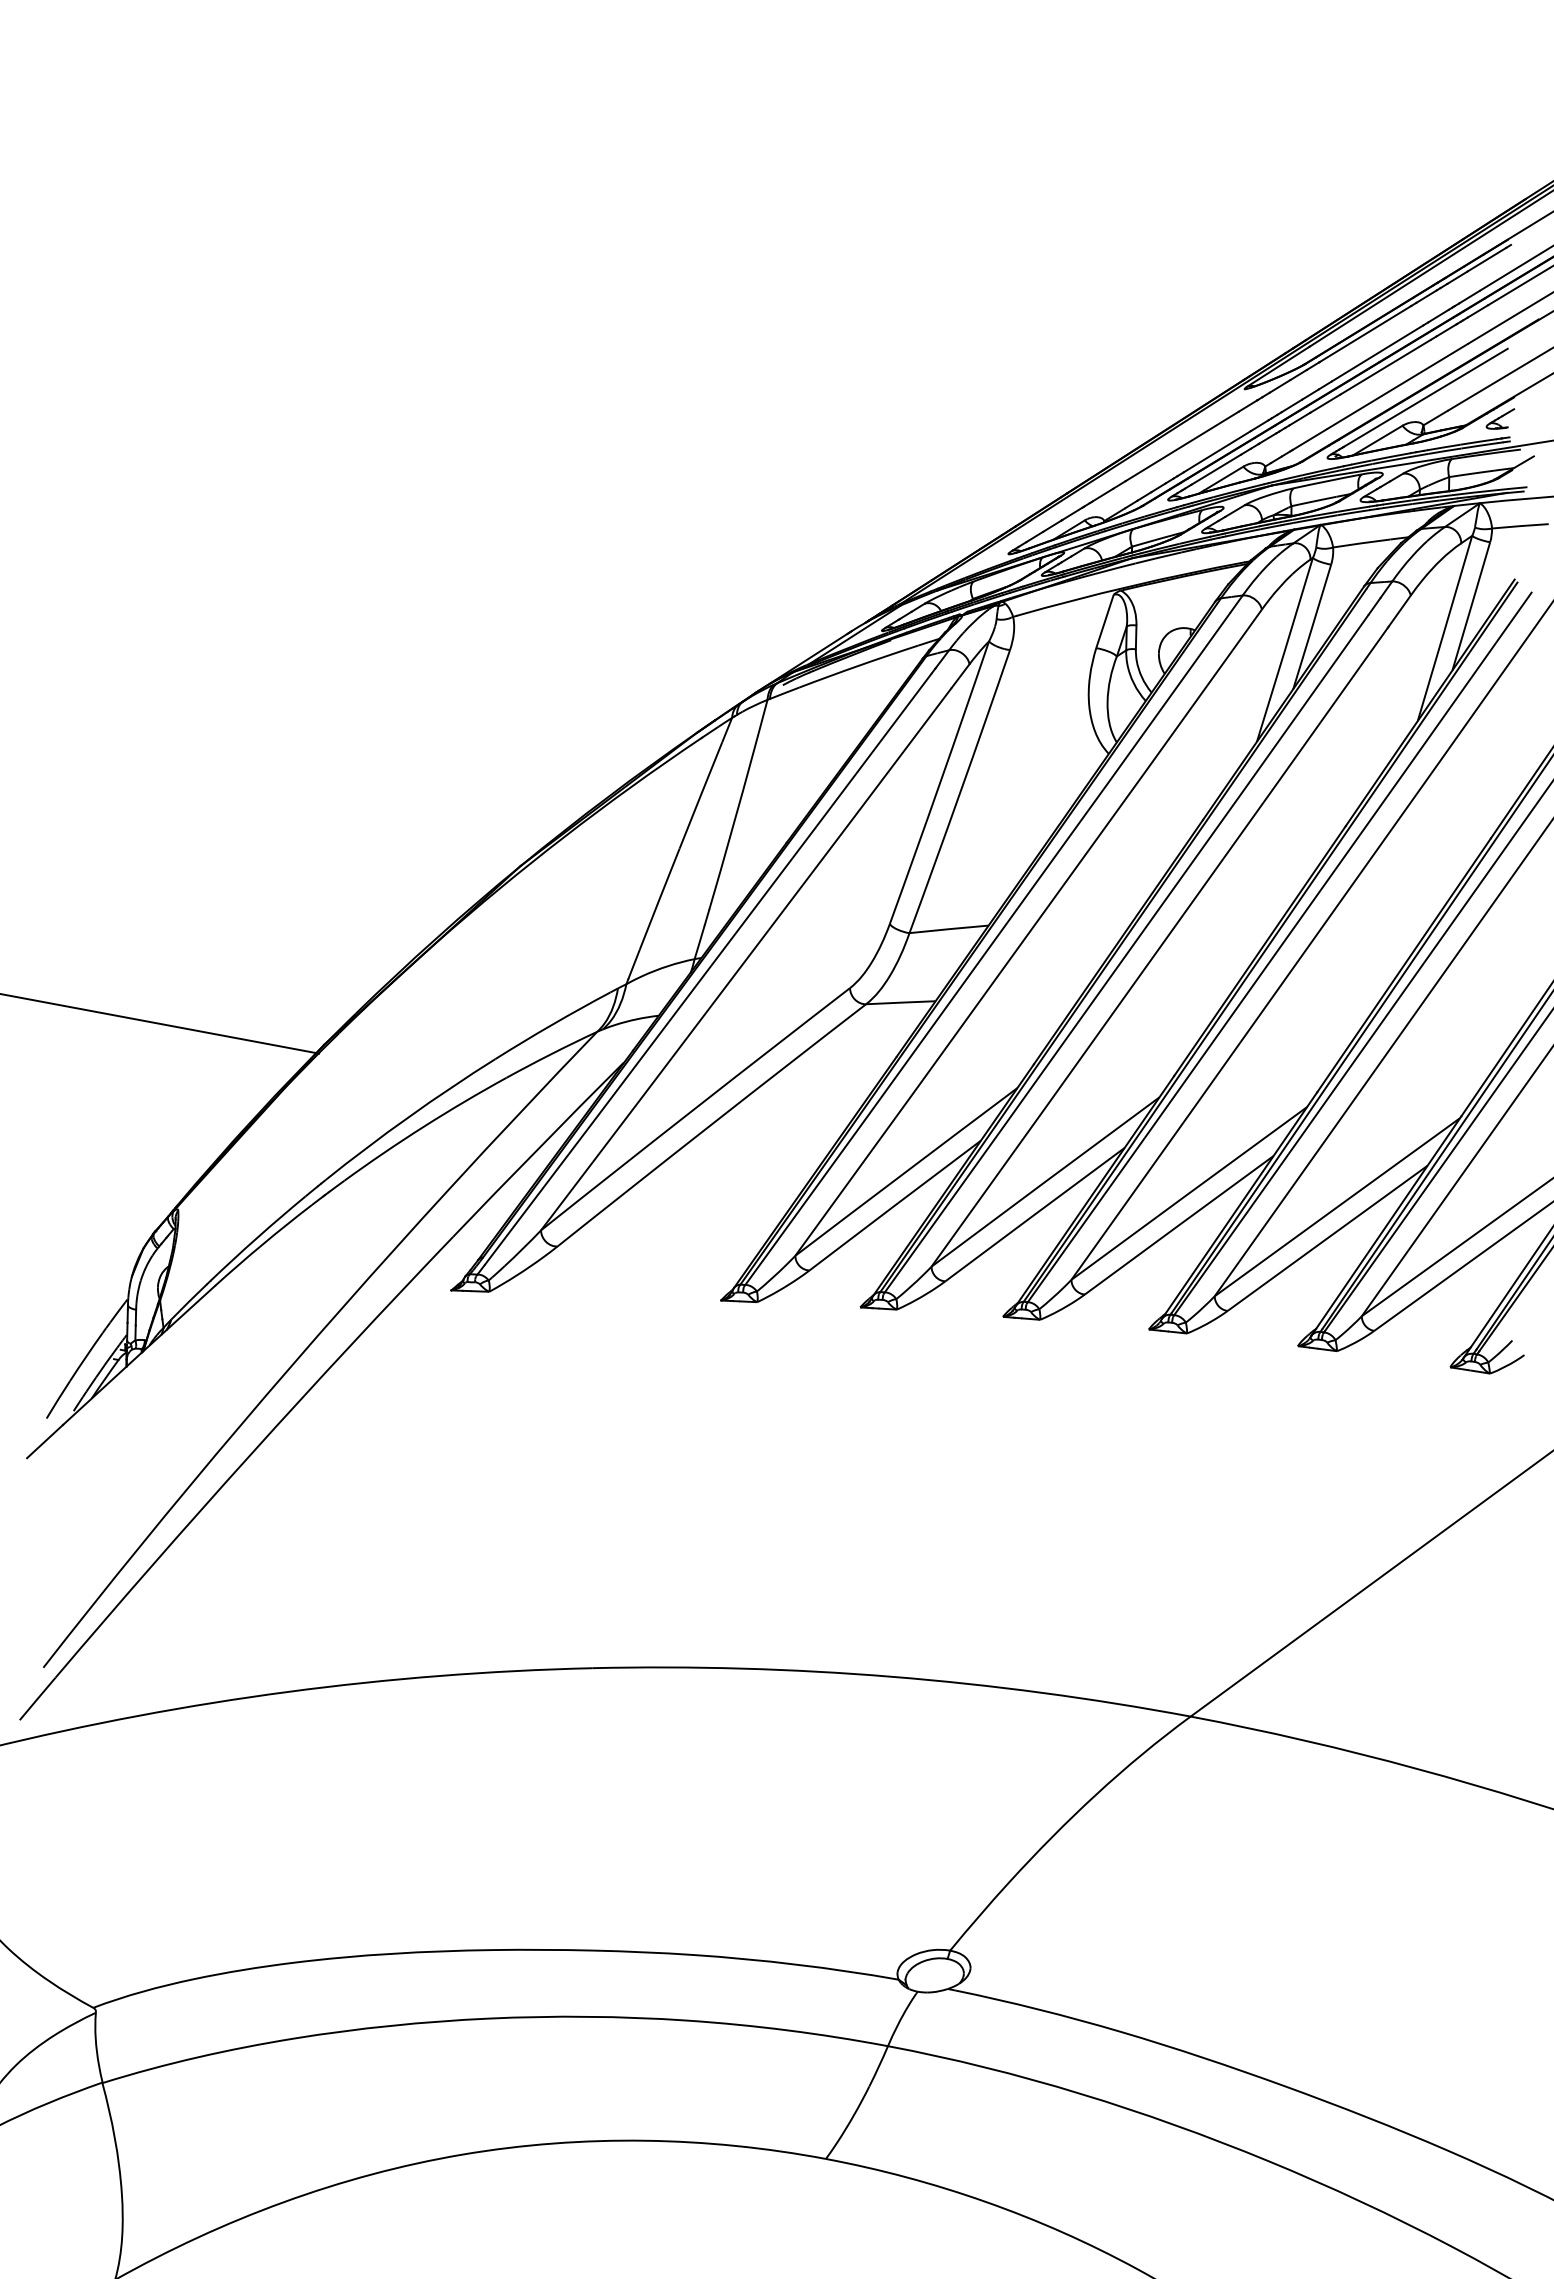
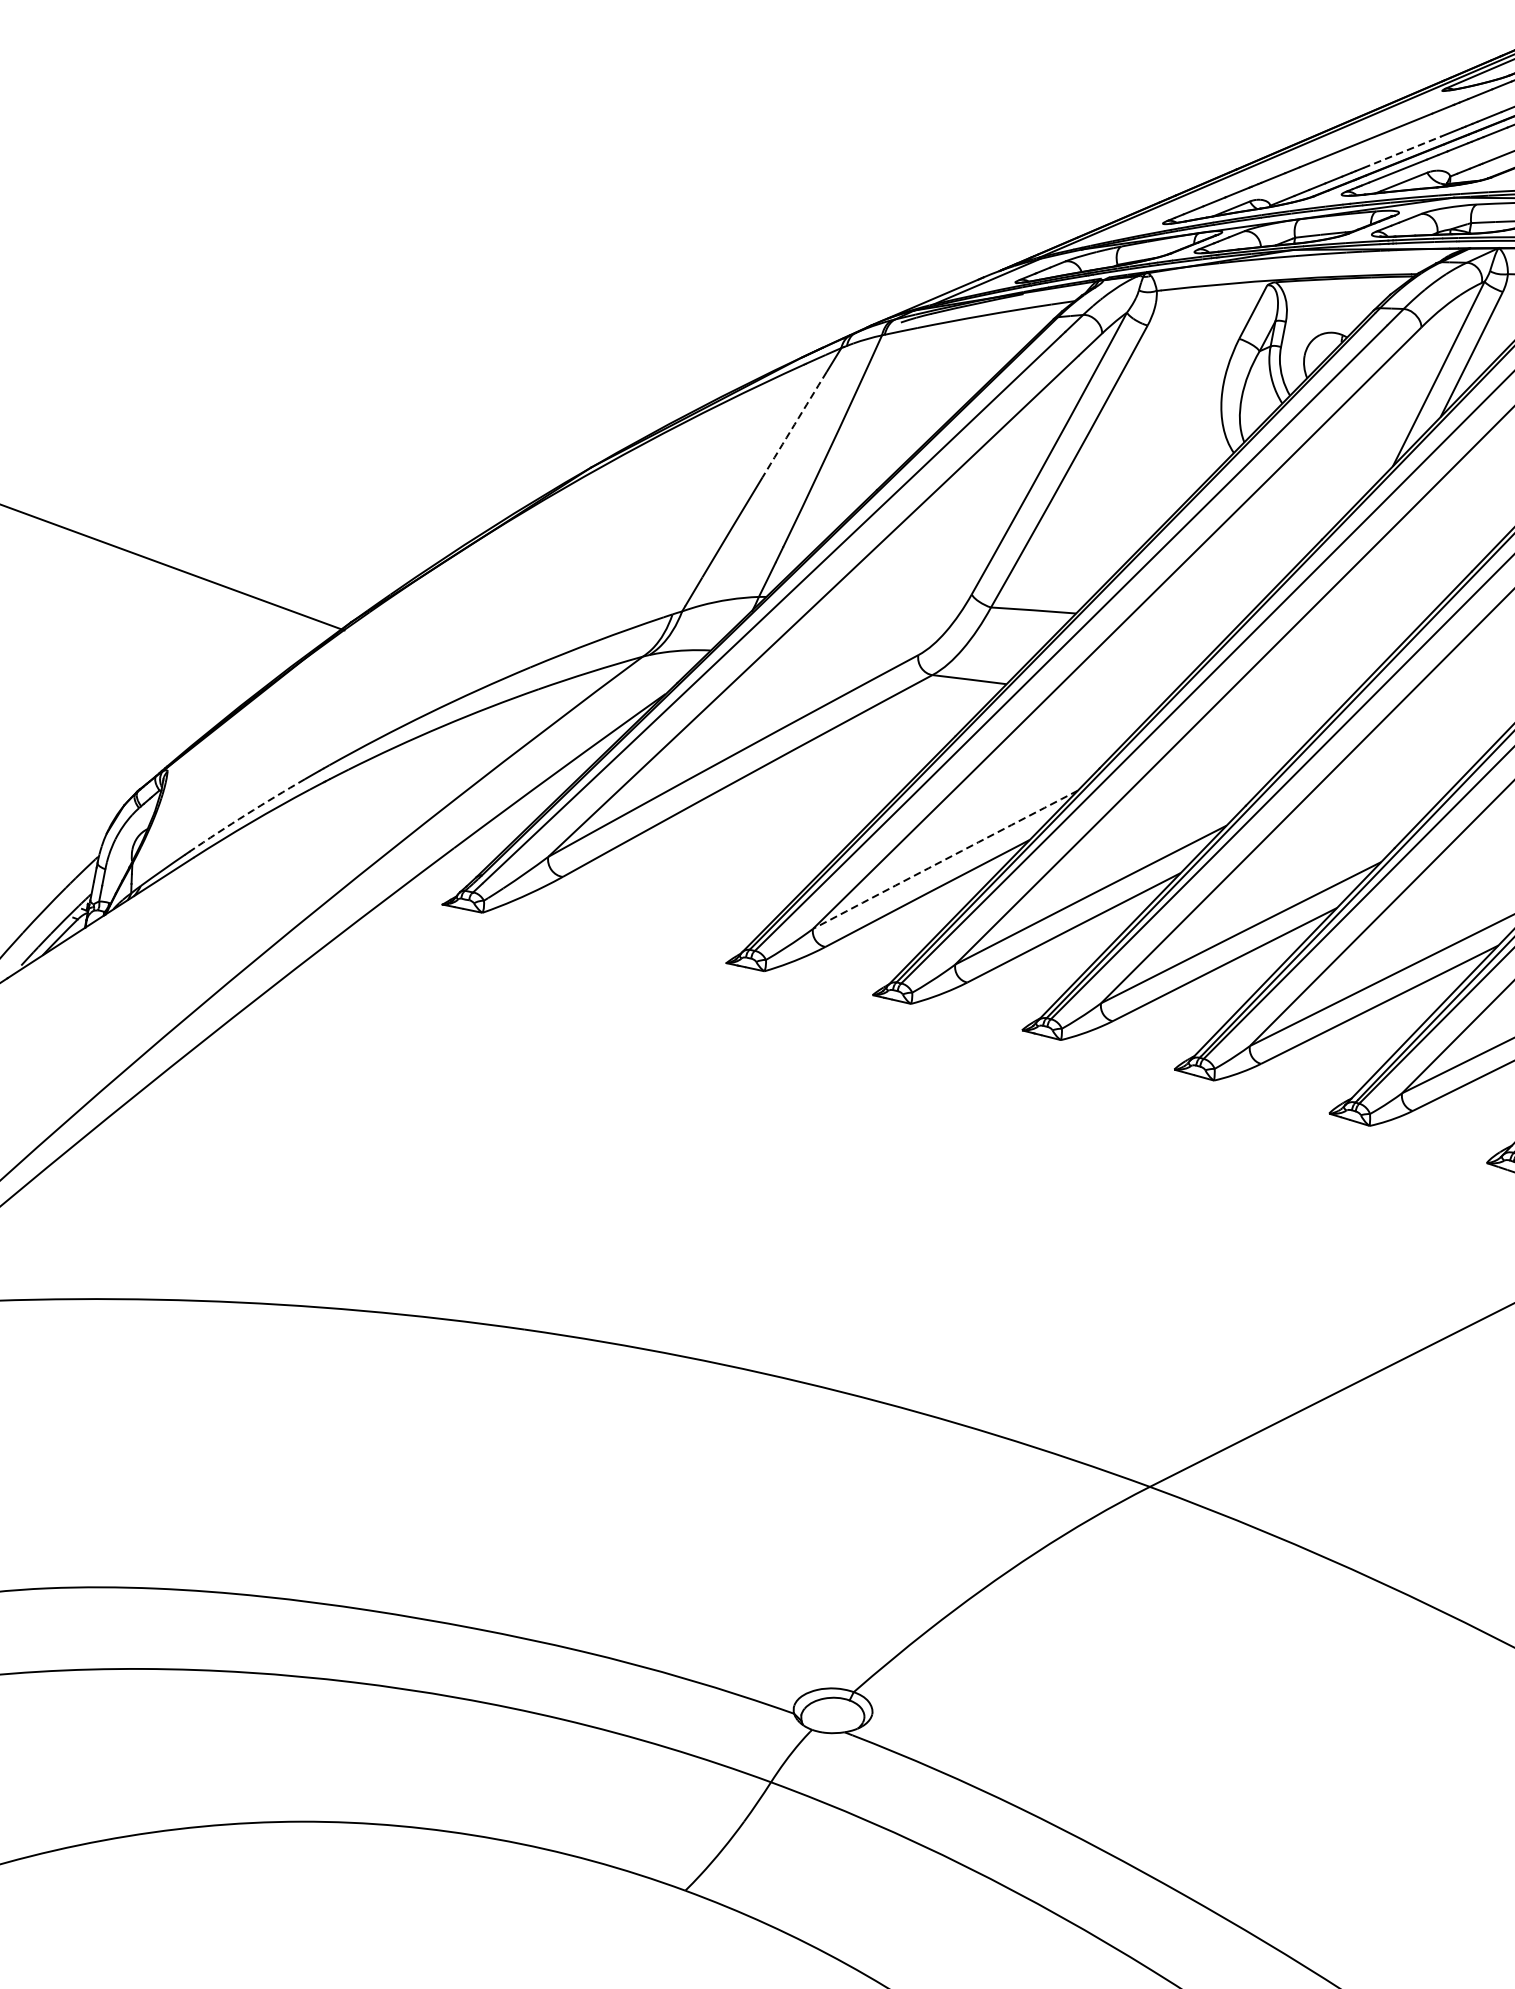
line: (1217, 451) -> (1402, 152), solid -> dashed
arc: (700, 795) -> (794, 424), solid -> dashed
arc: (906, 1171) -> (945, 859), solid -> dashed
arc: (257, 1237) -> (246, 814), solid -> dashed

